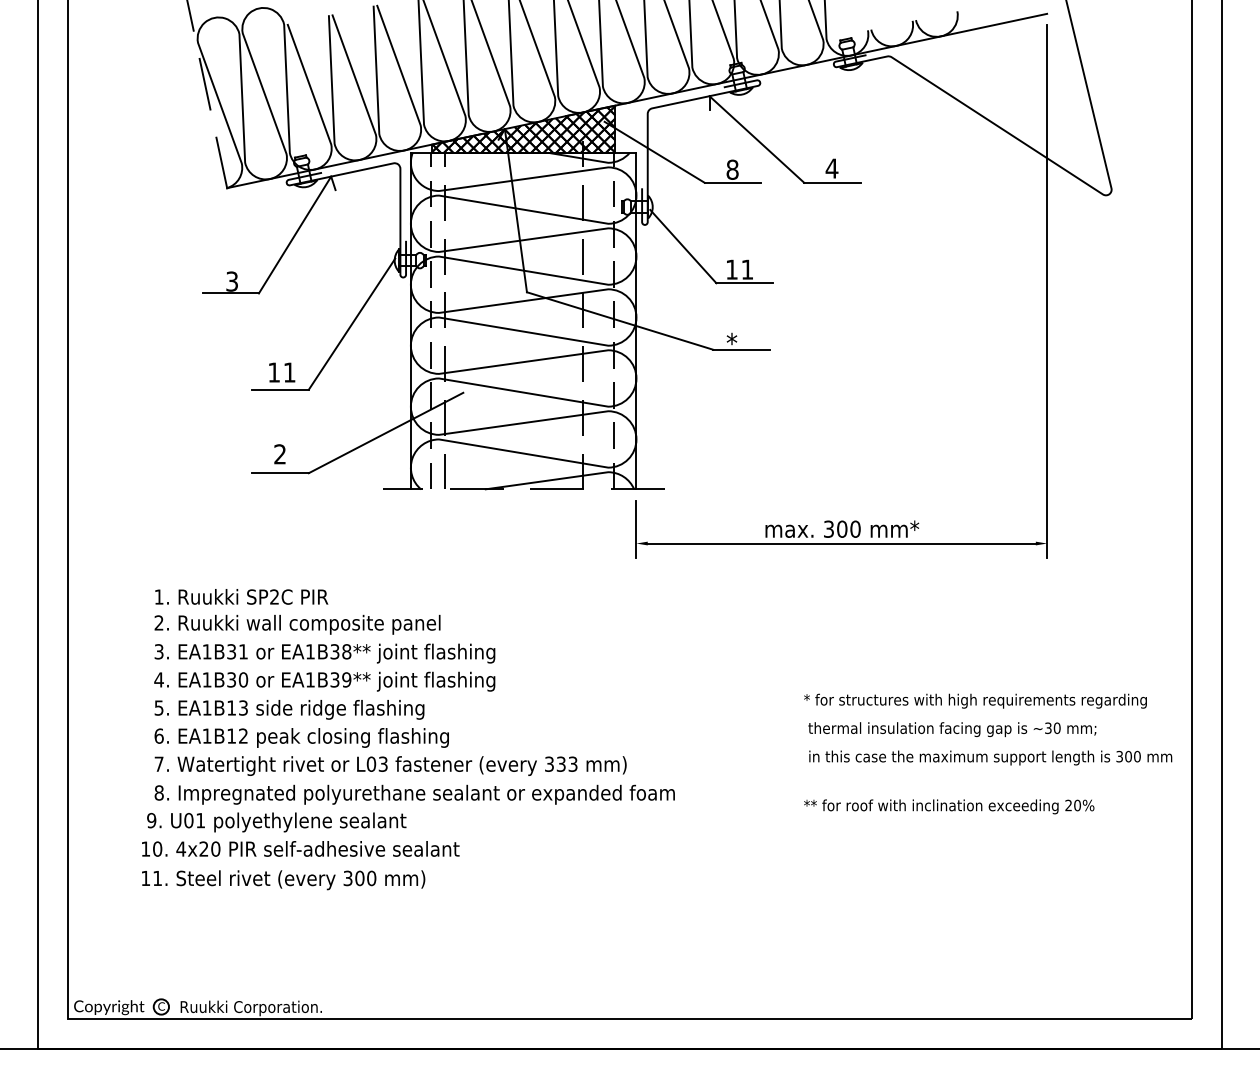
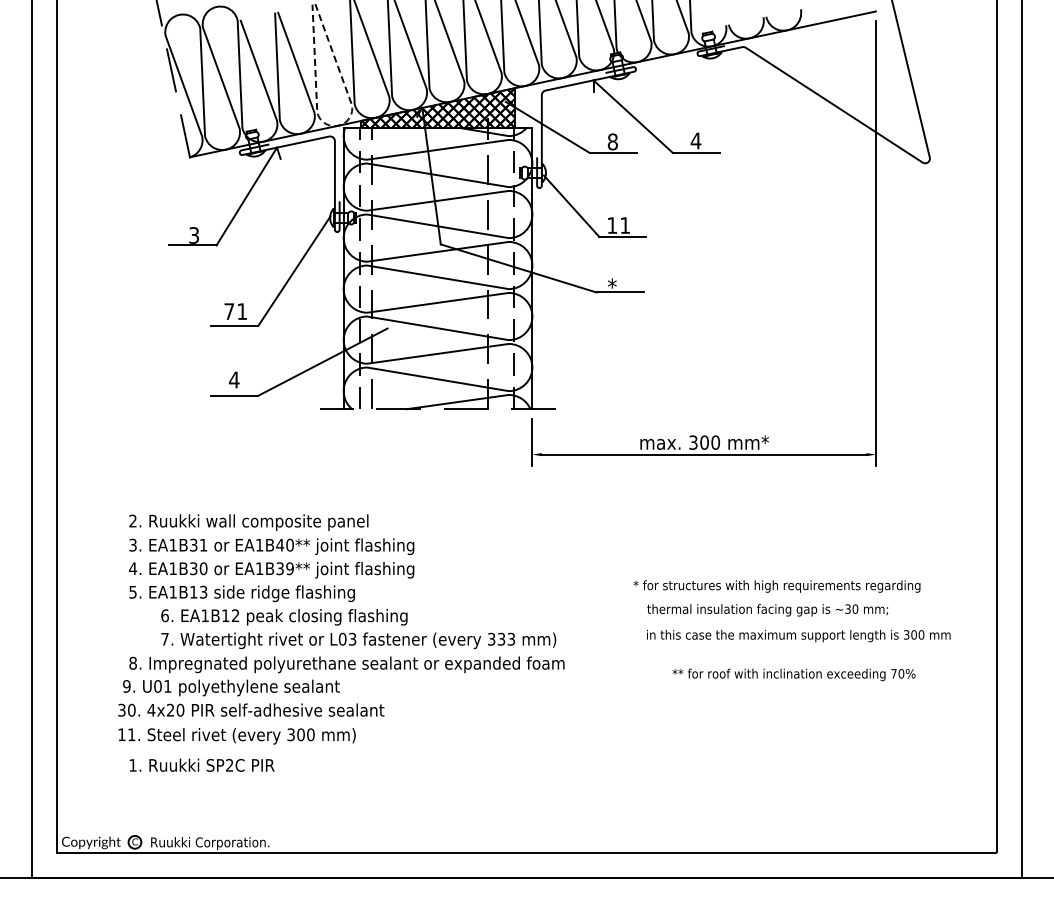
line: (404, 150) -> (338, 125), solid -> dashed
text: (273, 372) -> (228, 311), 11 -> 71
text: (280, 453) -> (234, 379), 2 -> 4
text: (240, 595) -> (201, 764), moved
text: (340, 650) -> (284, 544), EA1B38** -> EA1B40**
text: (974, 701) -> (776, 586), moved
text: (952, 729) -> (767, 610), moved
text: (390, 752) -> (358, 629), moved
text: (990, 757) -> (798, 635), moved
text: (1068, 805) -> (893, 673), 20% -> 70%
text: (145, 848) -> (121, 709), 10. -> 30.

